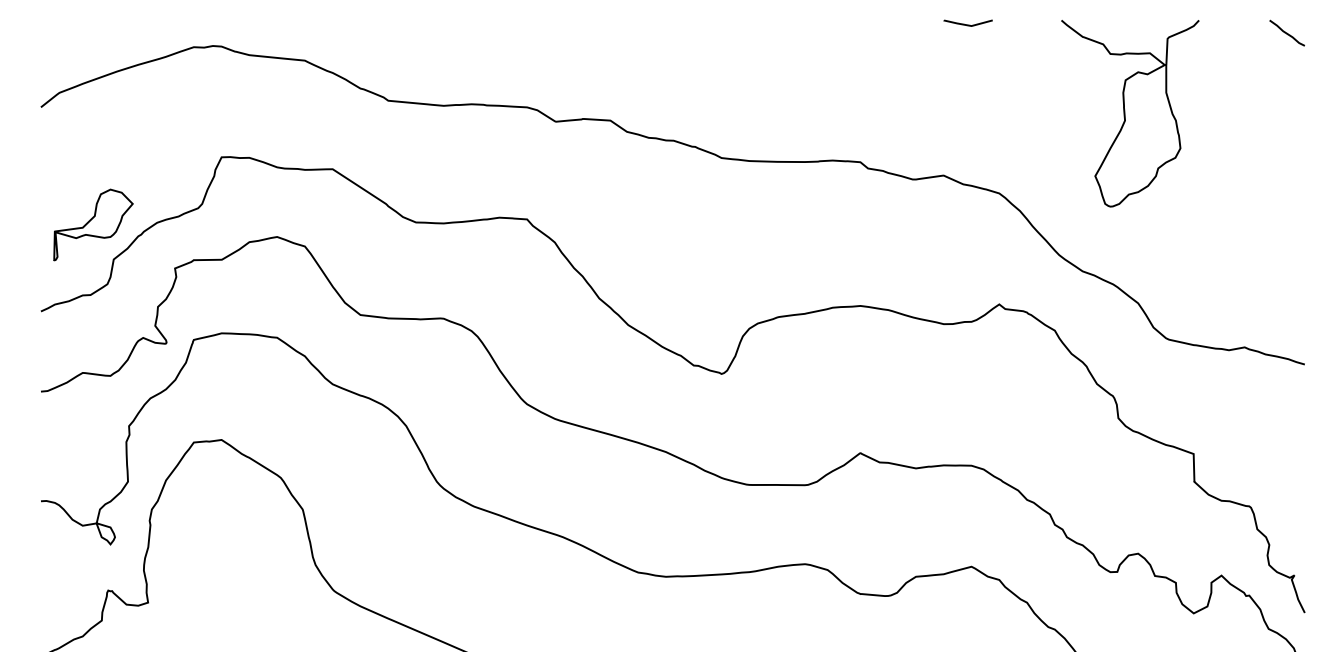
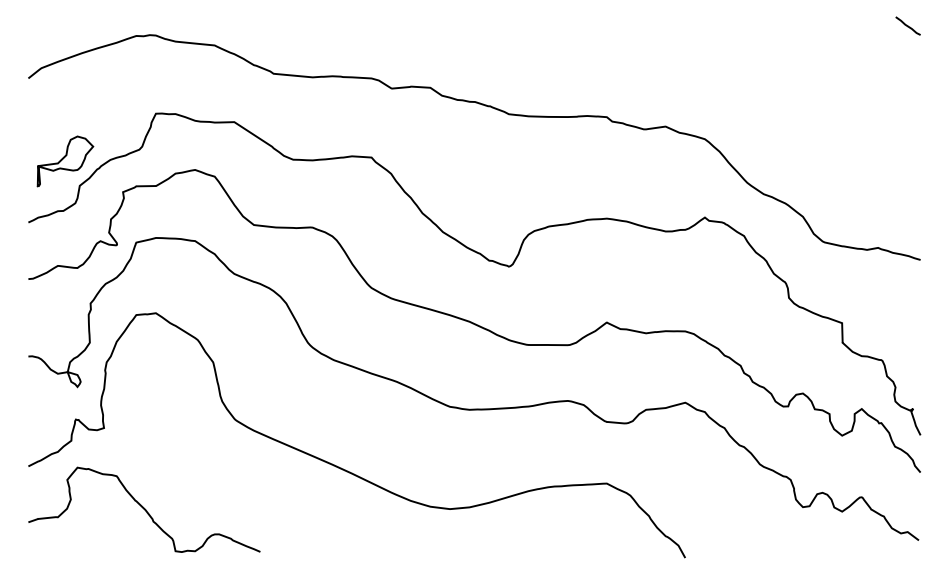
curve: (967, 23) -> (682, 19), removed
curve: (1126, 113) -> (794, 82), removed

